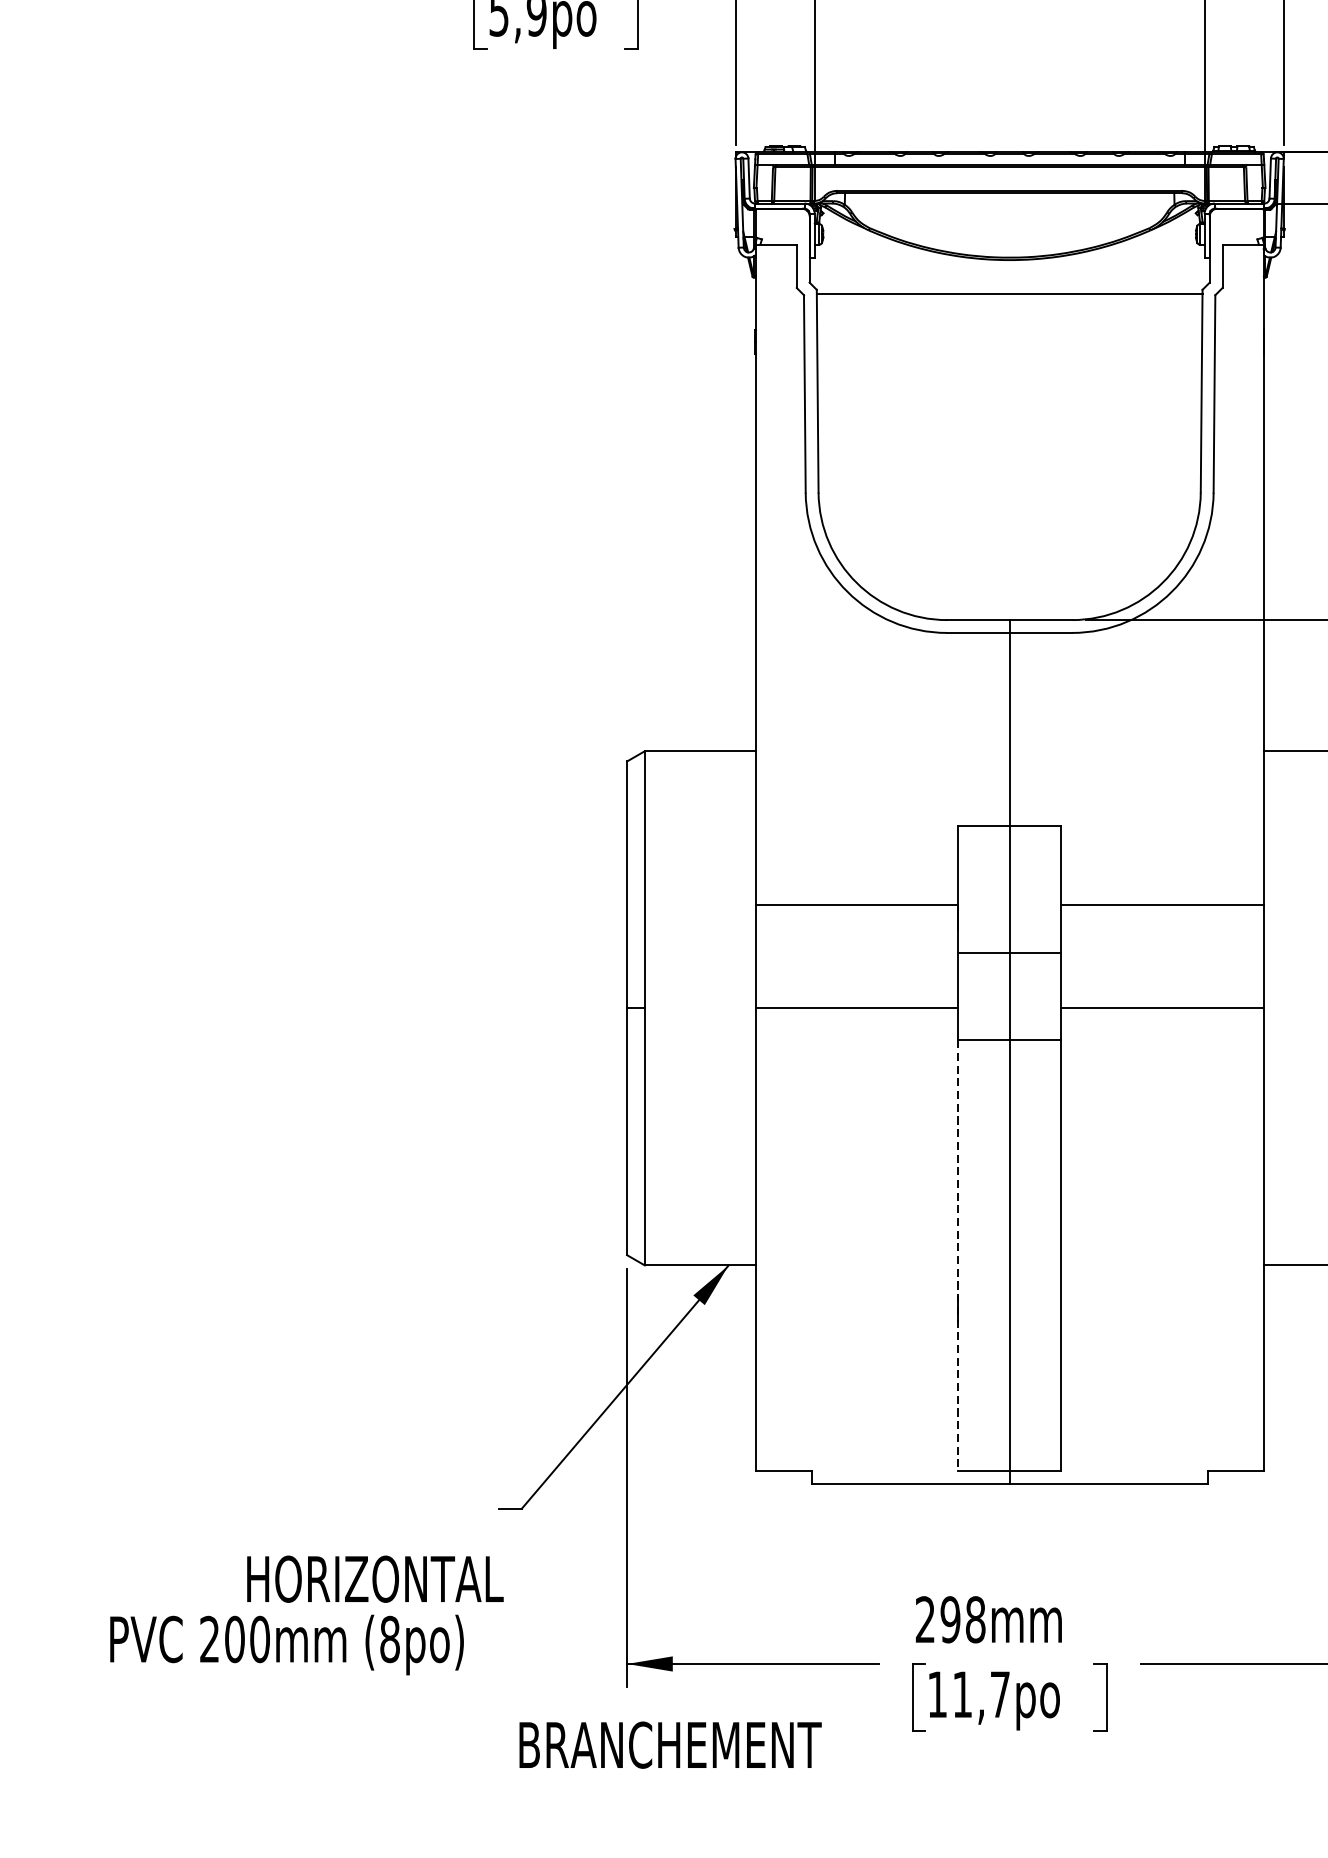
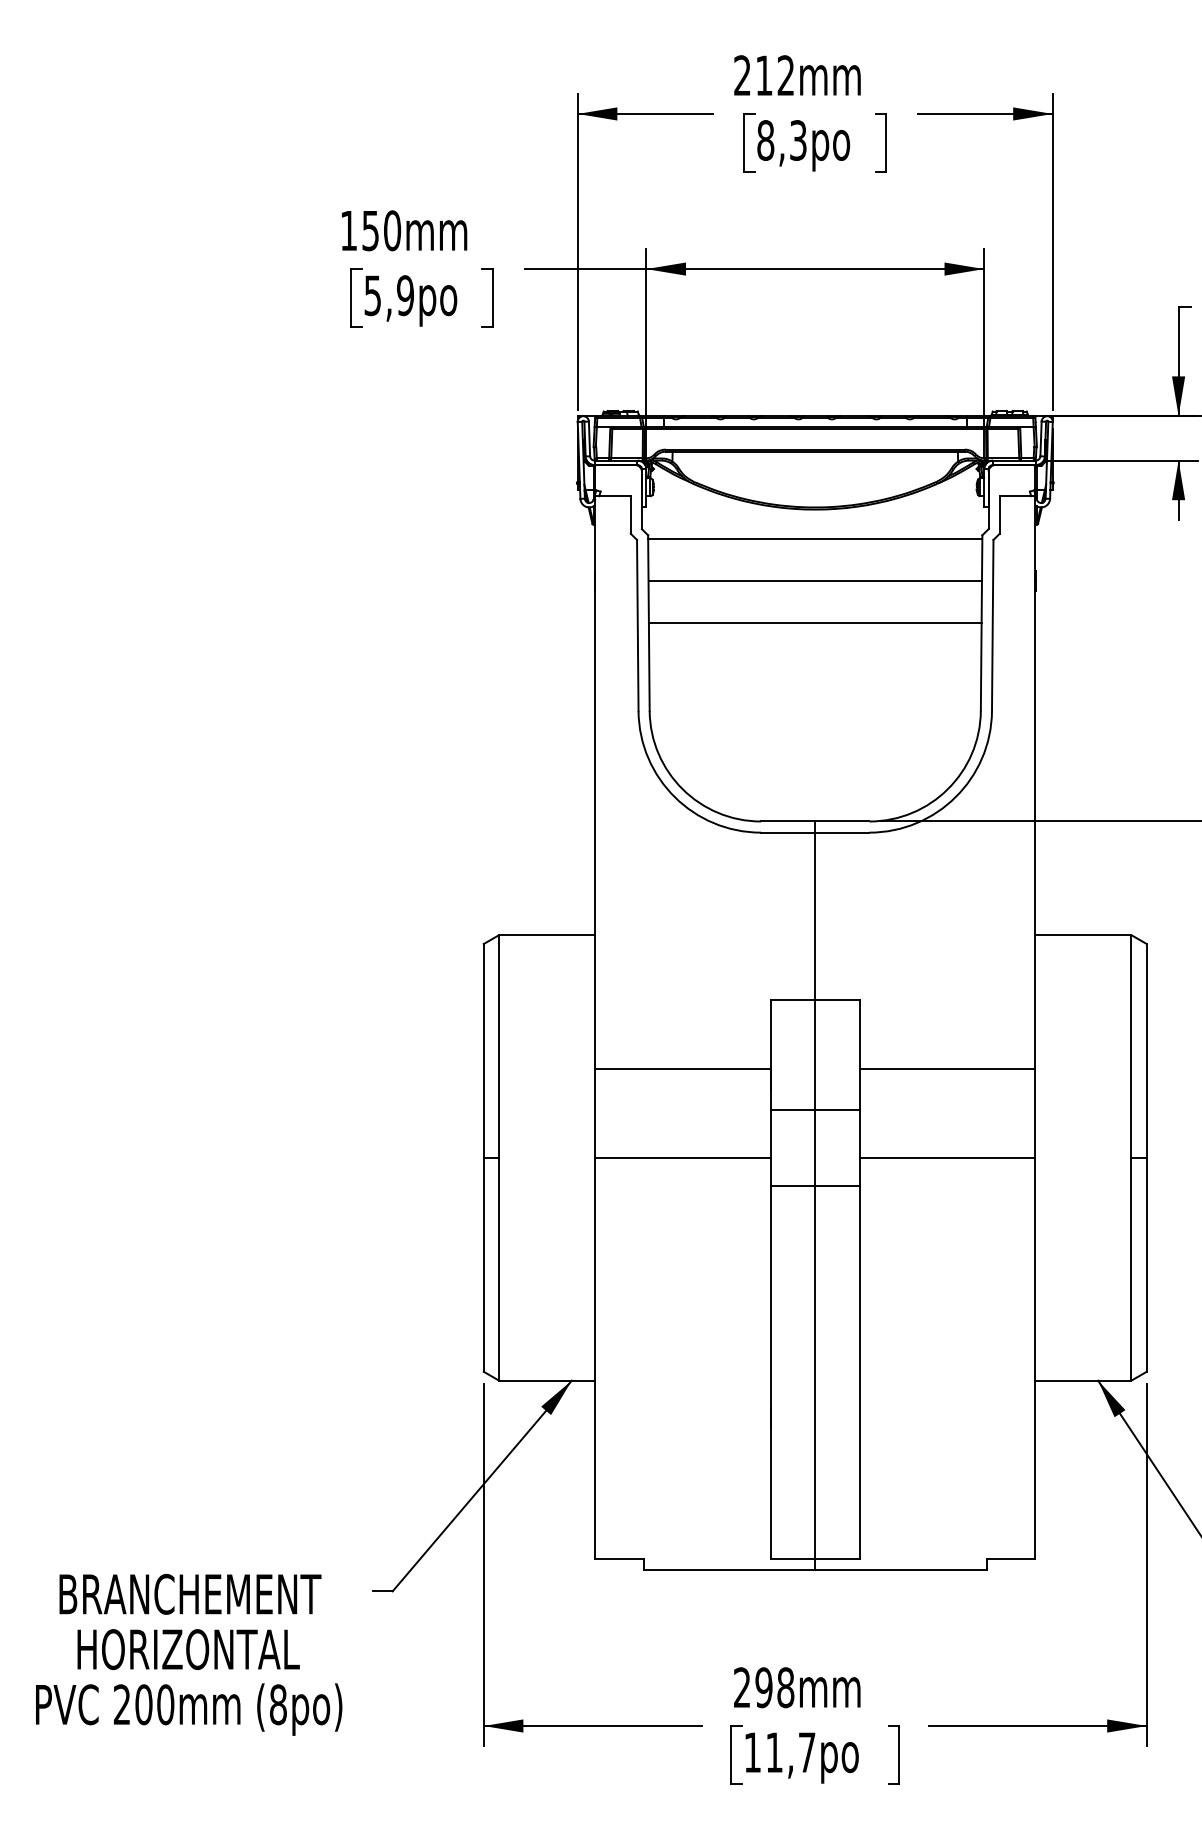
line: (1008, 341) -> (814, 580), added
line: (1008, 391) -> (814, 623), added
line: (958, 1255) -> (770, 1372), dashed -> solid
text: (375, 1579) -> (188, 1649), moved
text: (670, 1744) -> (190, 1593), moved

